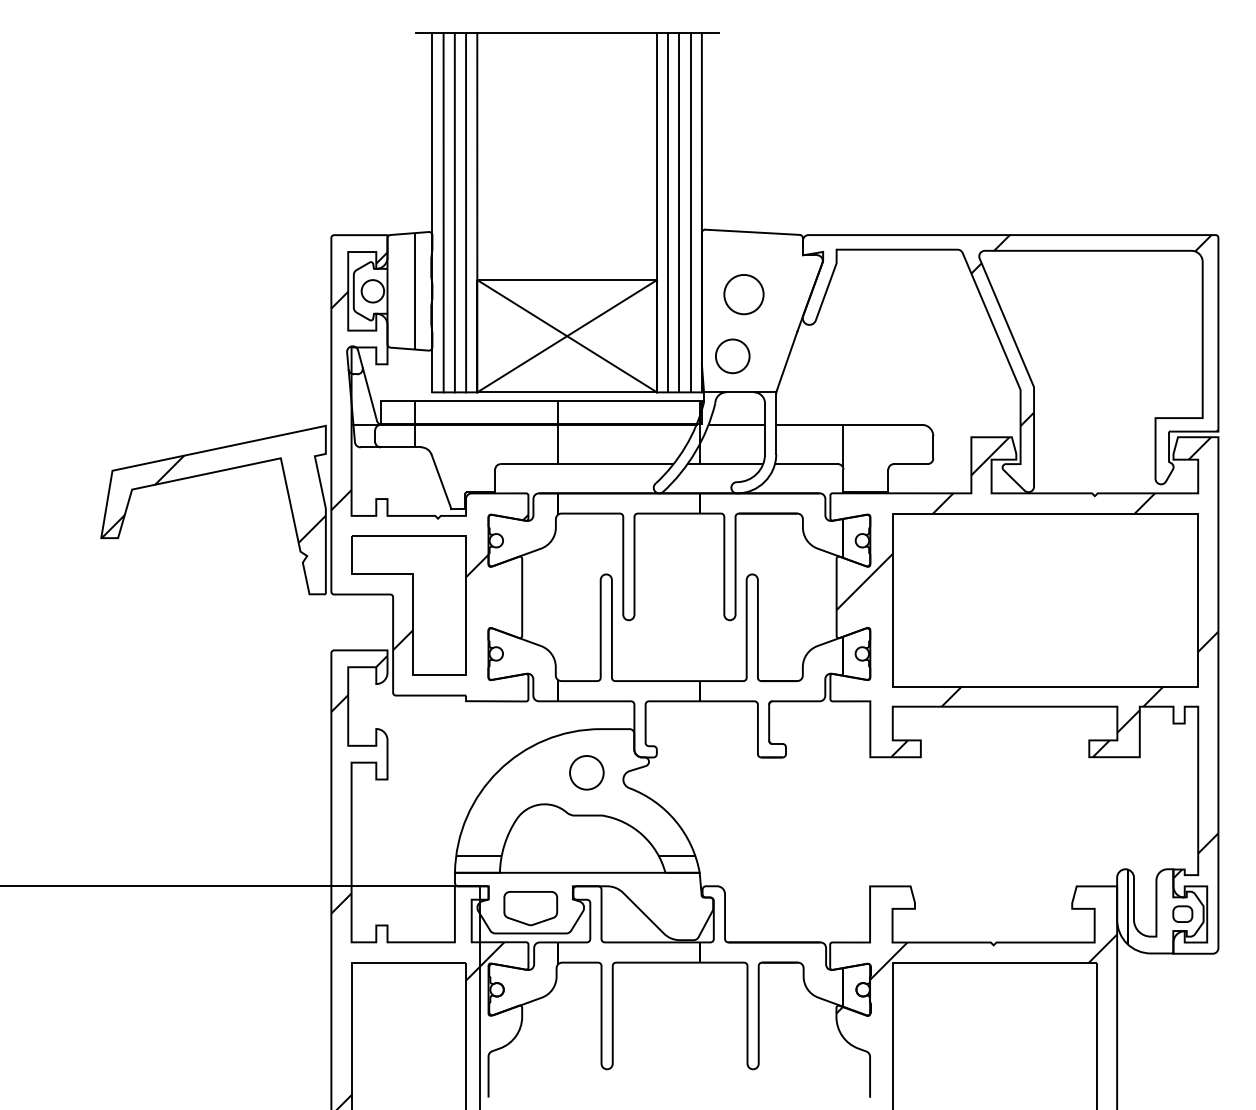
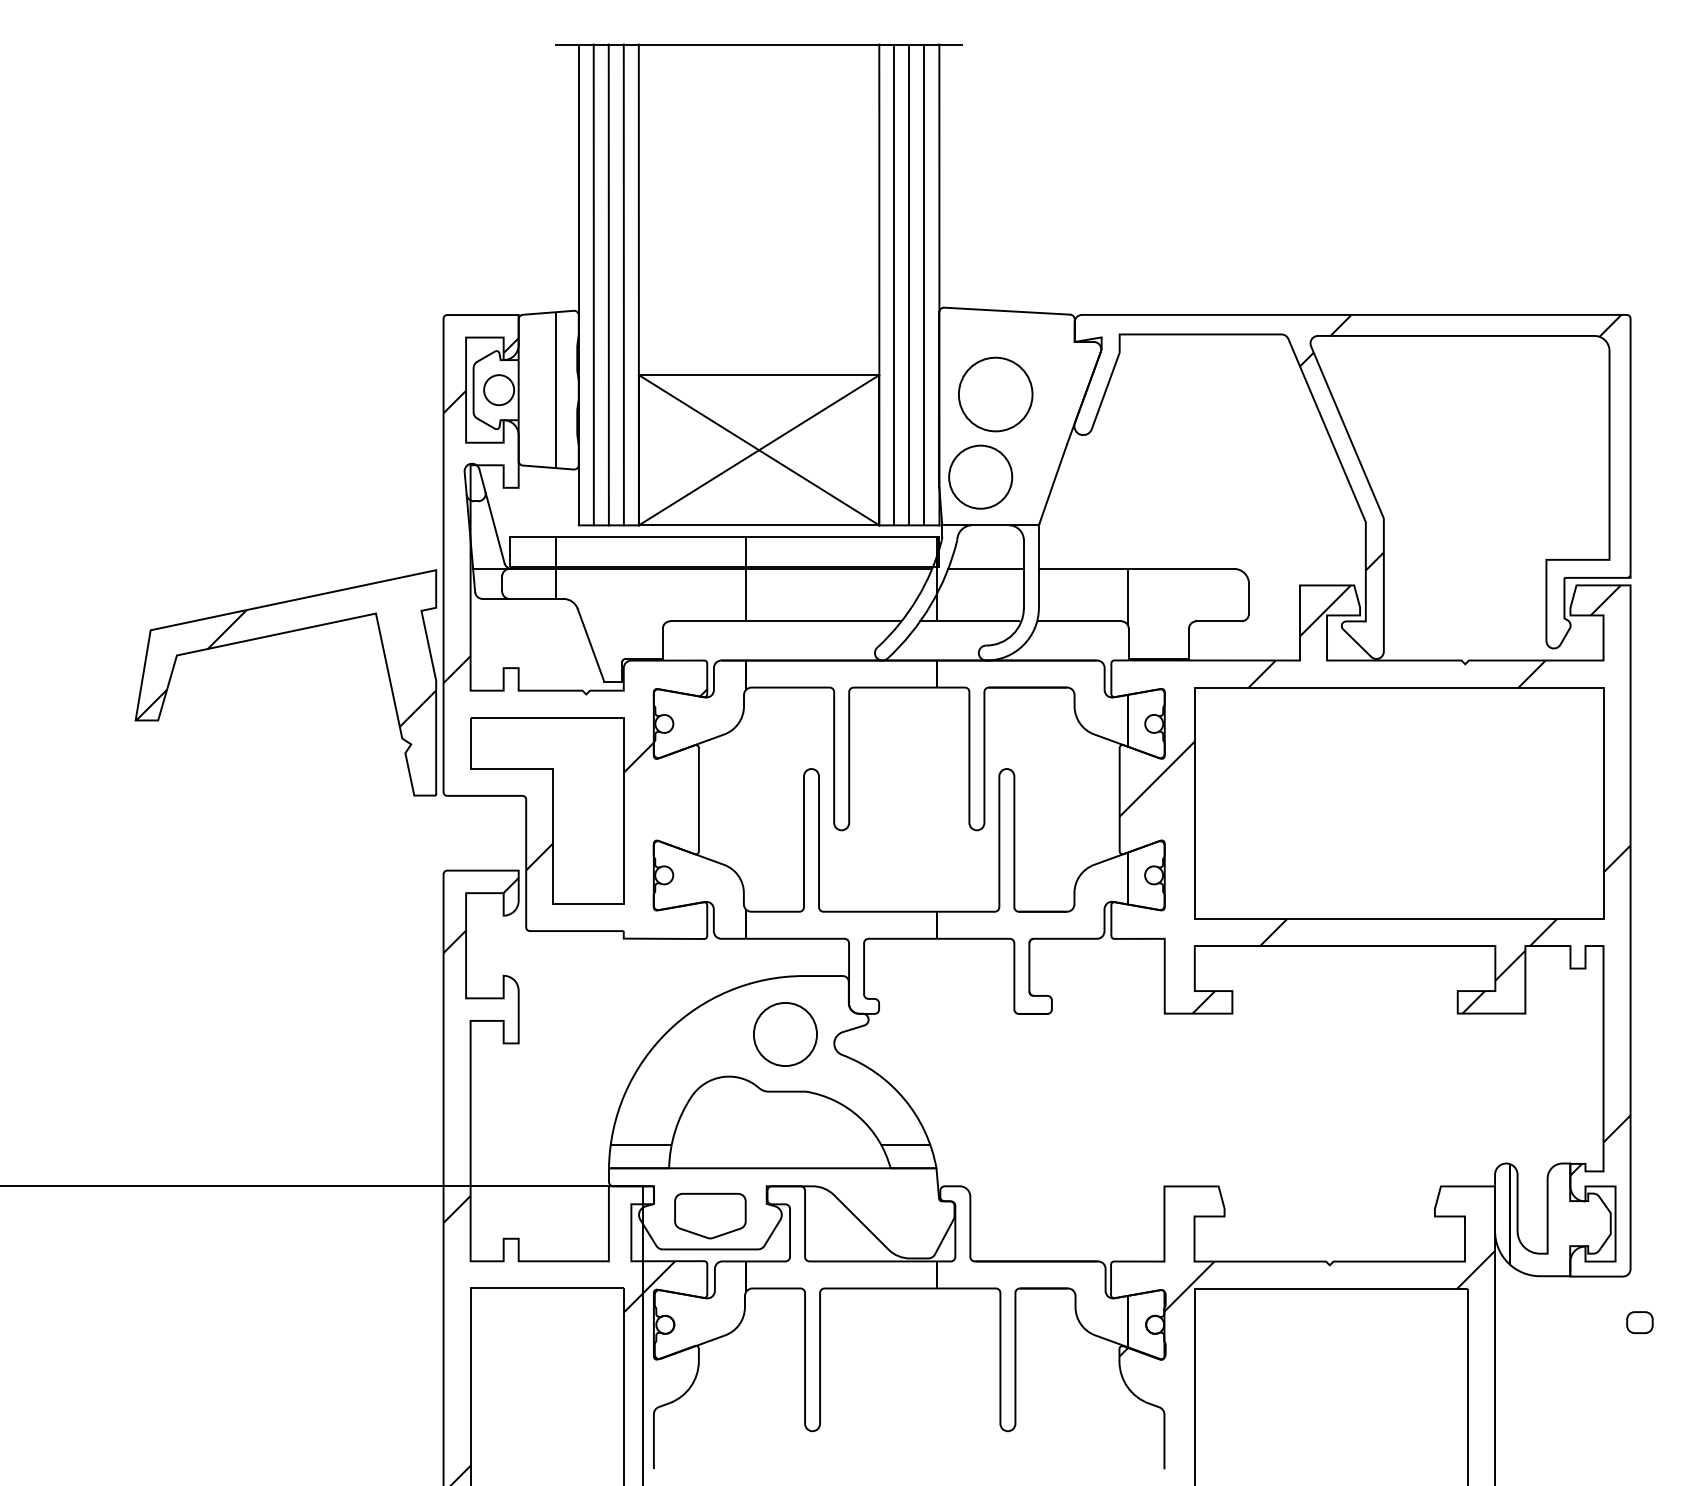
circle: (743, 294) -> (995, 394), size x1.4
circle: (732, 355) -> (980, 476), size x1.4
circle: (586, 772) -> (785, 1034), size x1.4
part: (1182, 914) -> (1639, 1322), moved

